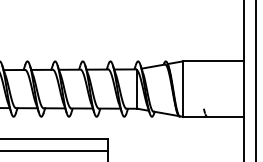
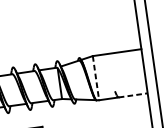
line: (182, 89) -> (95, 78), solid -> dashed
line: (225, 116) -> (133, 95), solid -> dashed

